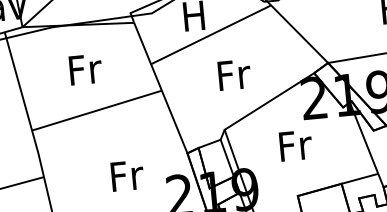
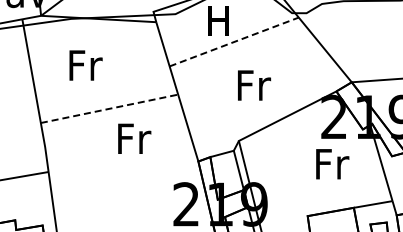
line: (211, 34) -> (234, 41), solid -> dashed
text: (85, 69) -> (85, 65), moved
line: (97, 110) -> (110, 108), solid -> dashed
text: (295, 145) -> (332, 164), moved
text: (127, 175) -> (134, 138), moved

